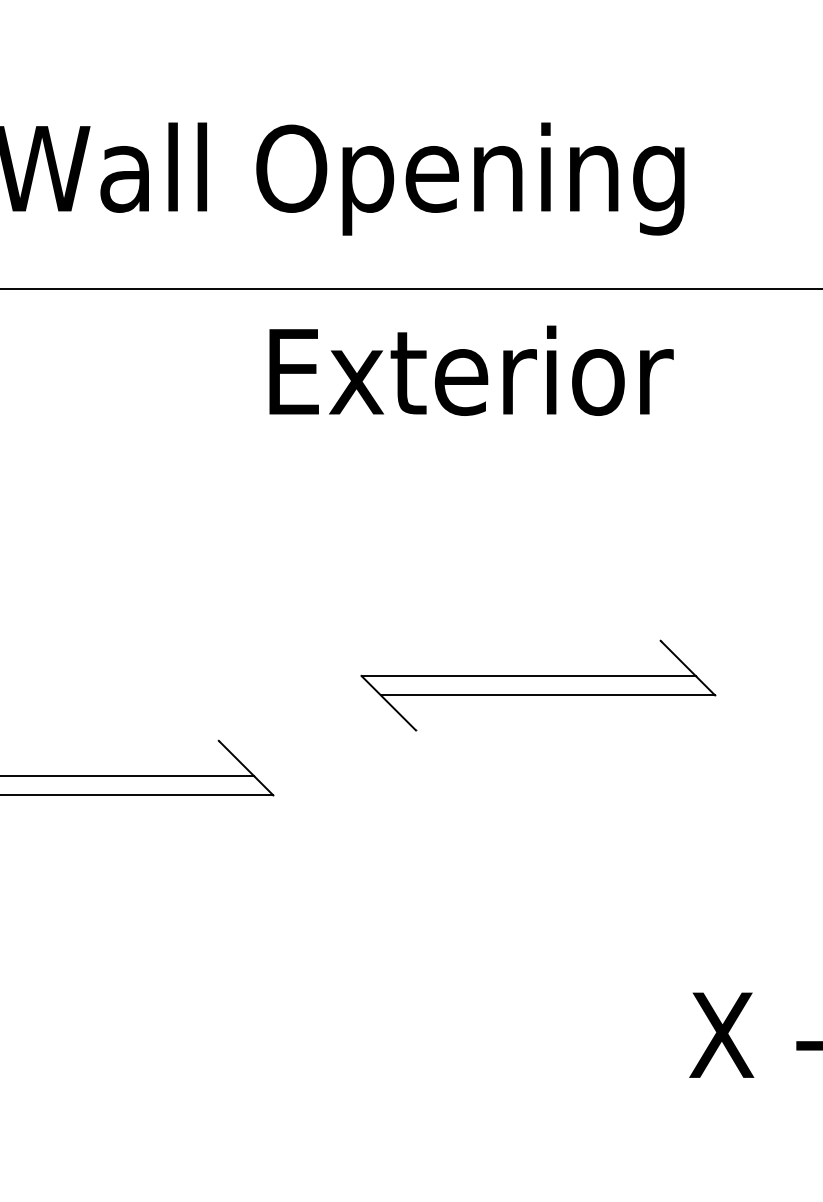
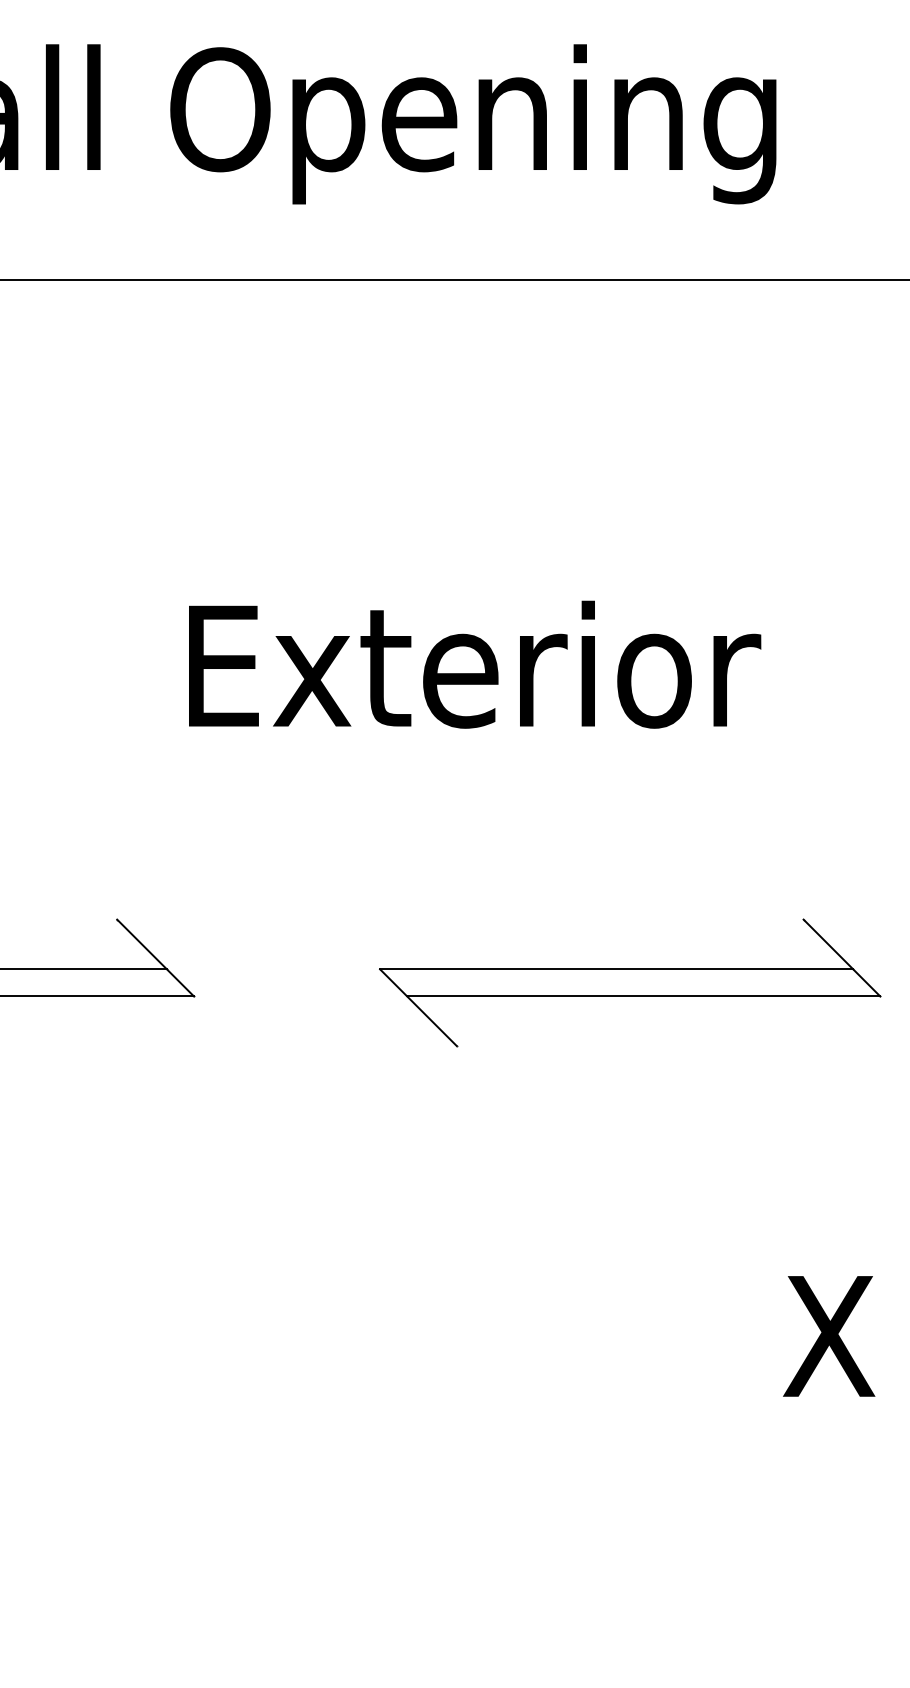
text: (471, 370) -> (474, 664), moved
part: (538, 685) -> (630, 982), moved

